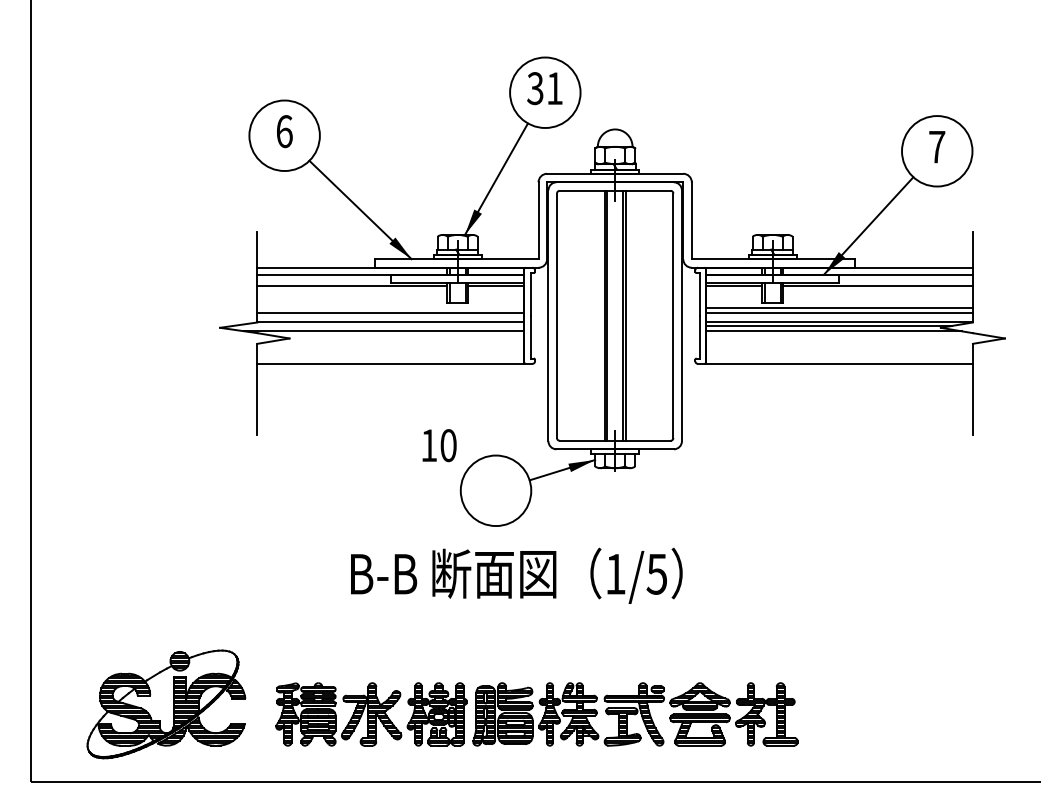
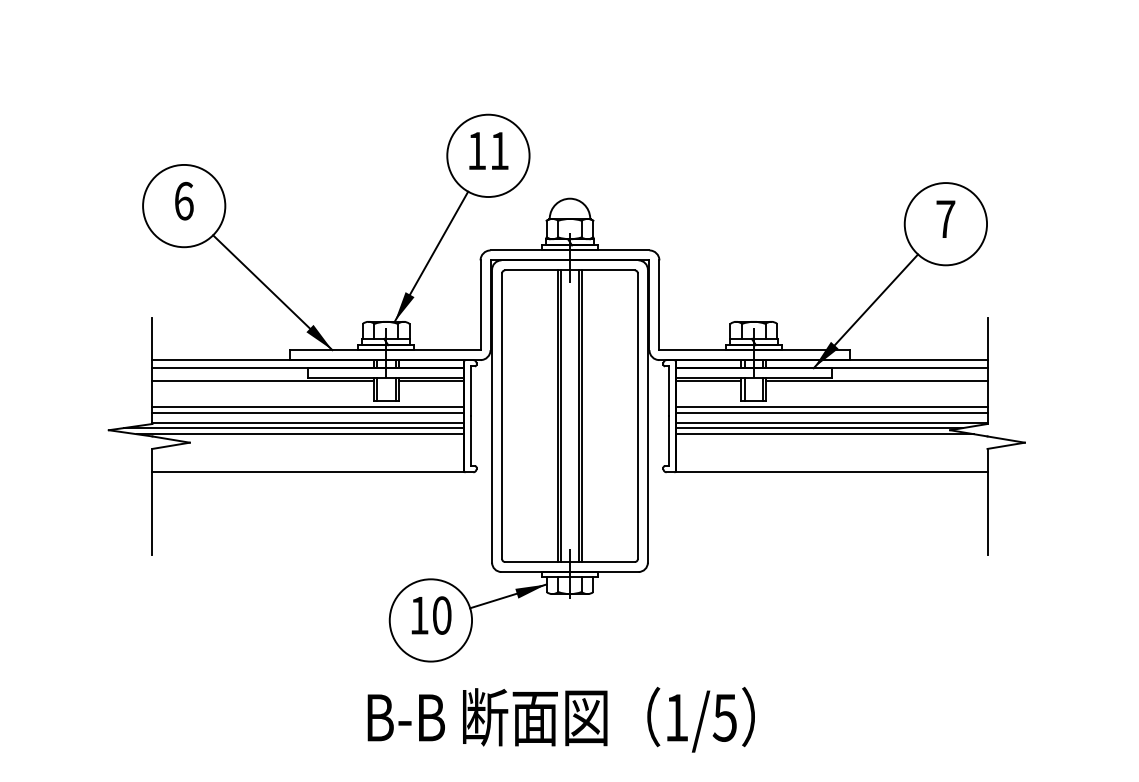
text: (535, 88) -> (476, 150), 31 -> 11
line: (390, 307) -> (307, 406), added
line: (378, 325) -> (293, 427), added
text: (439, 445) -> (431, 615), moved
text: (516, 575) -> (561, 719), moved

